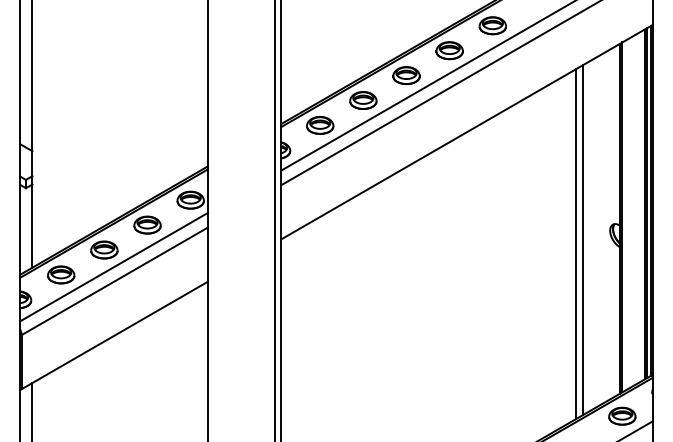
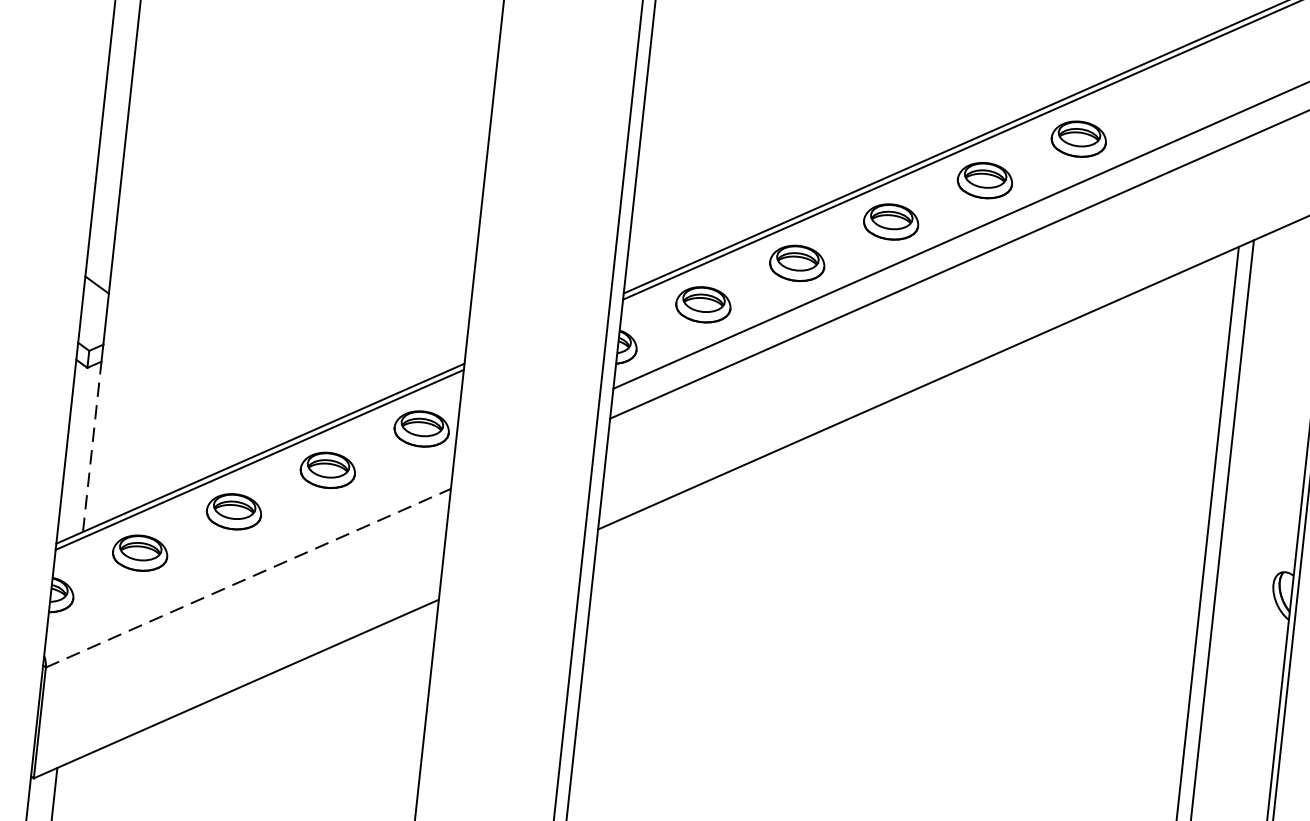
line: (32, 226) -> (92, 447), solid -> dashed
line: (113, 266) -> (249, 547), removed
line: (114, 281) -> (247, 578), solid -> dashed

